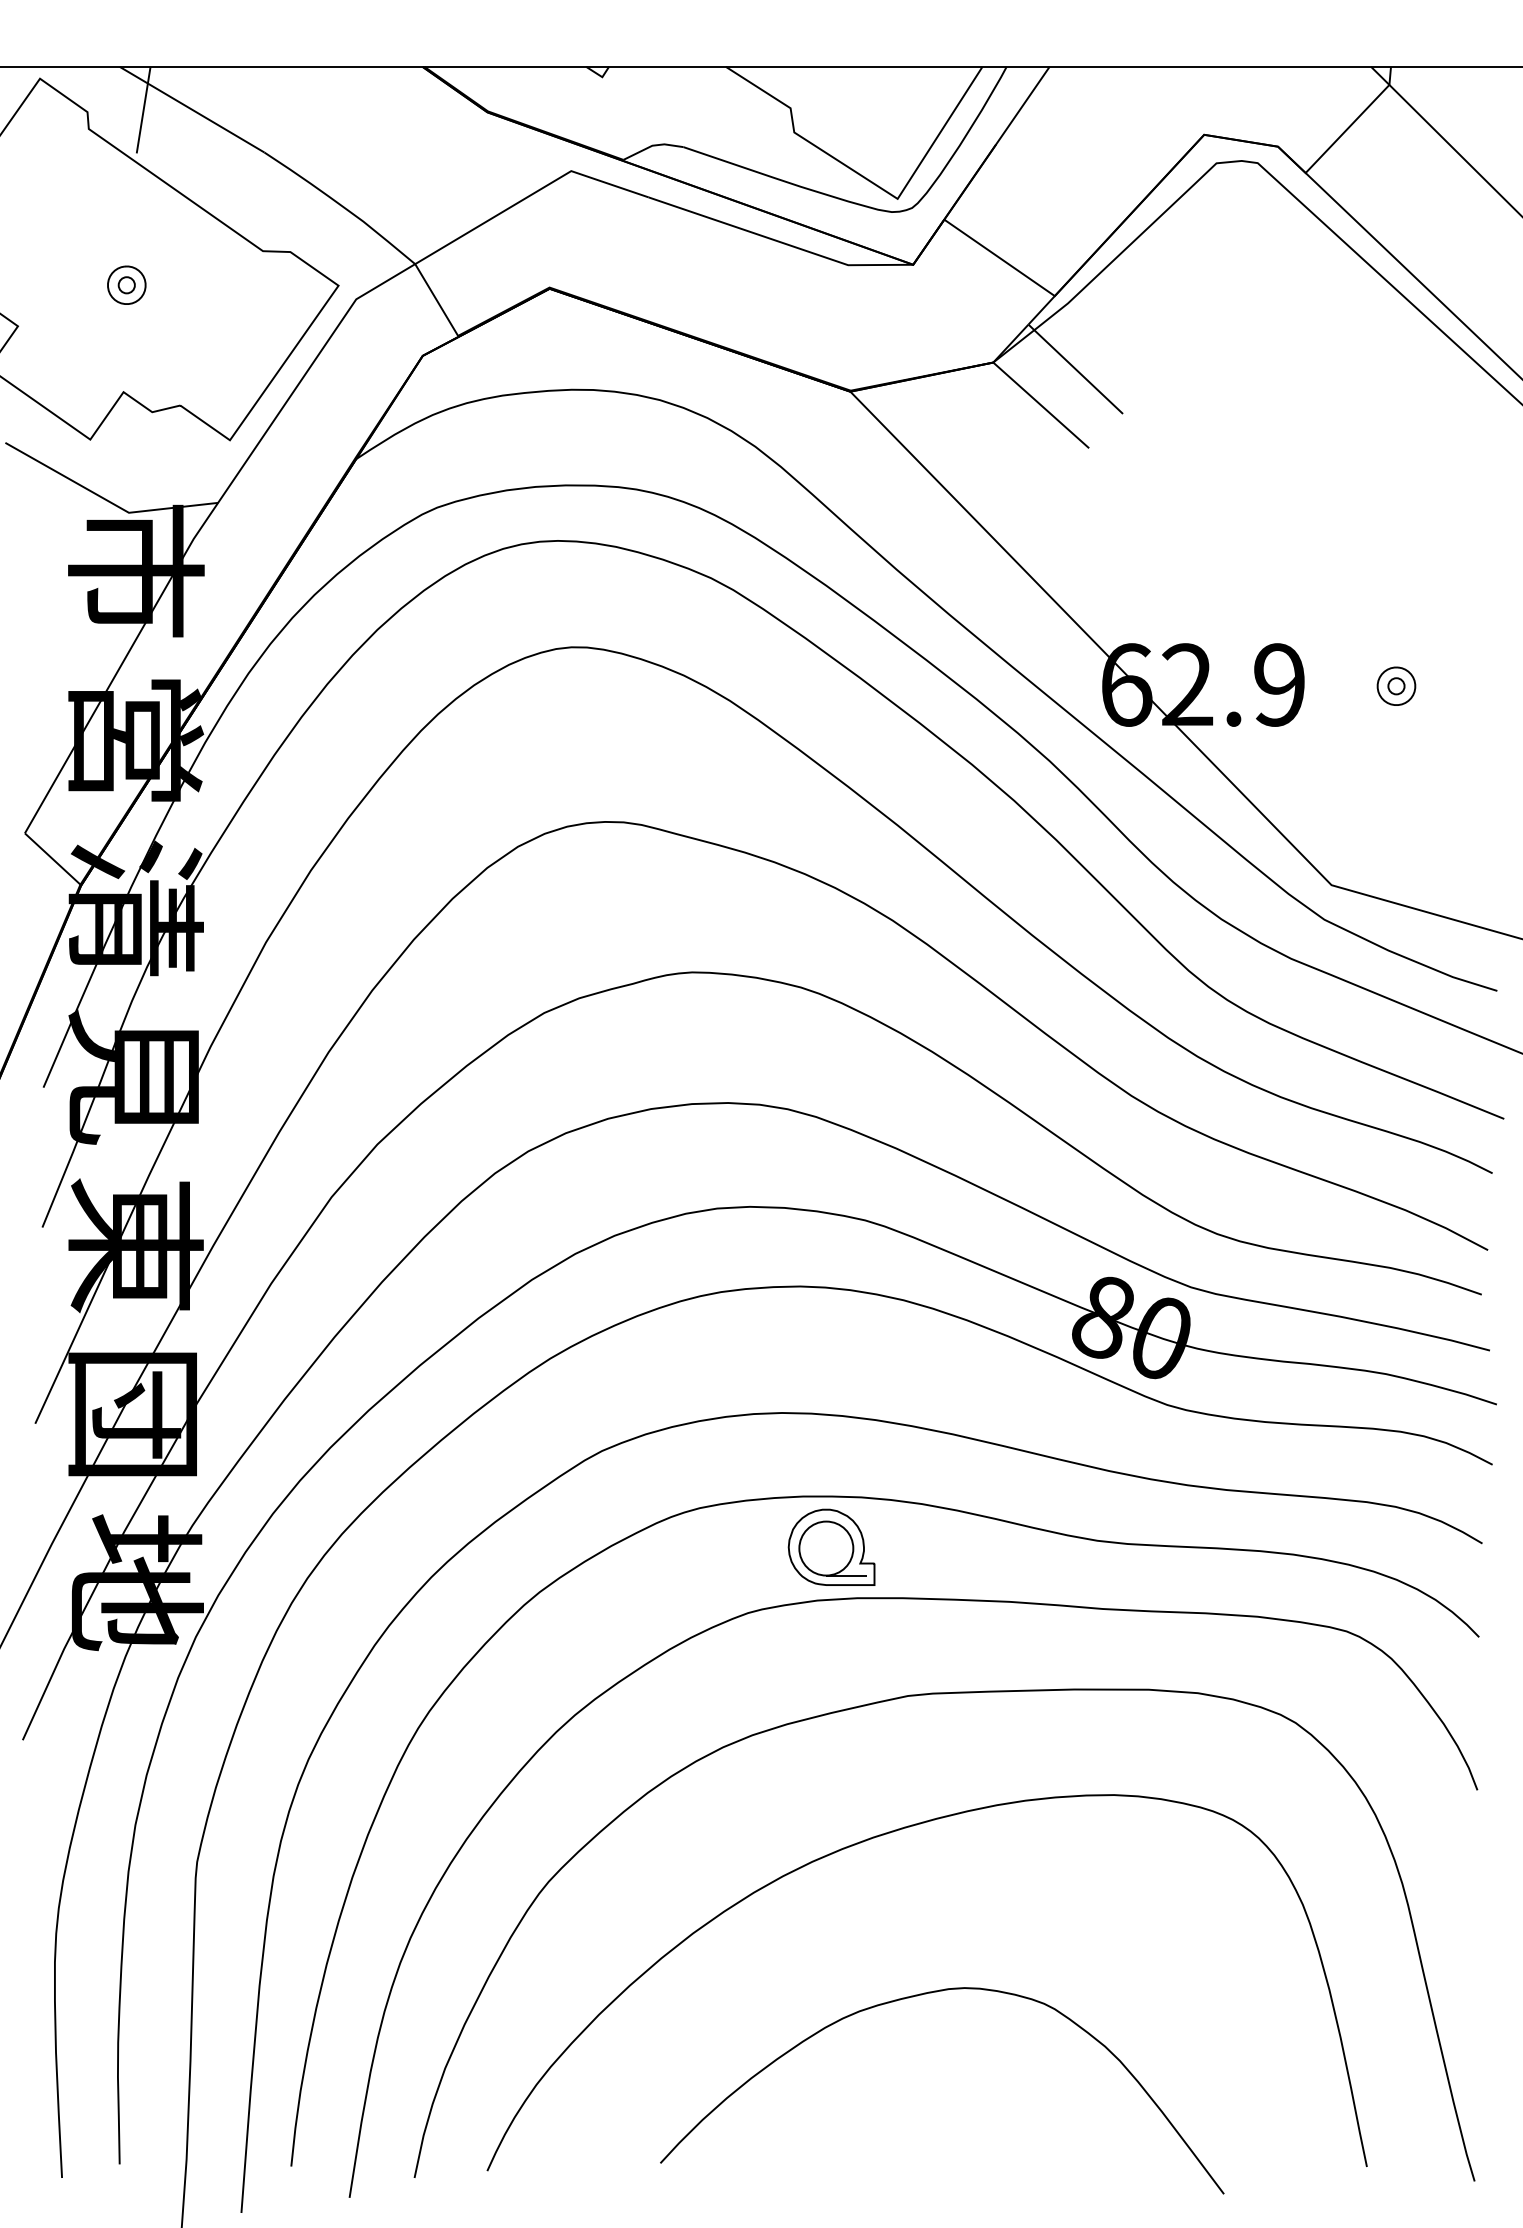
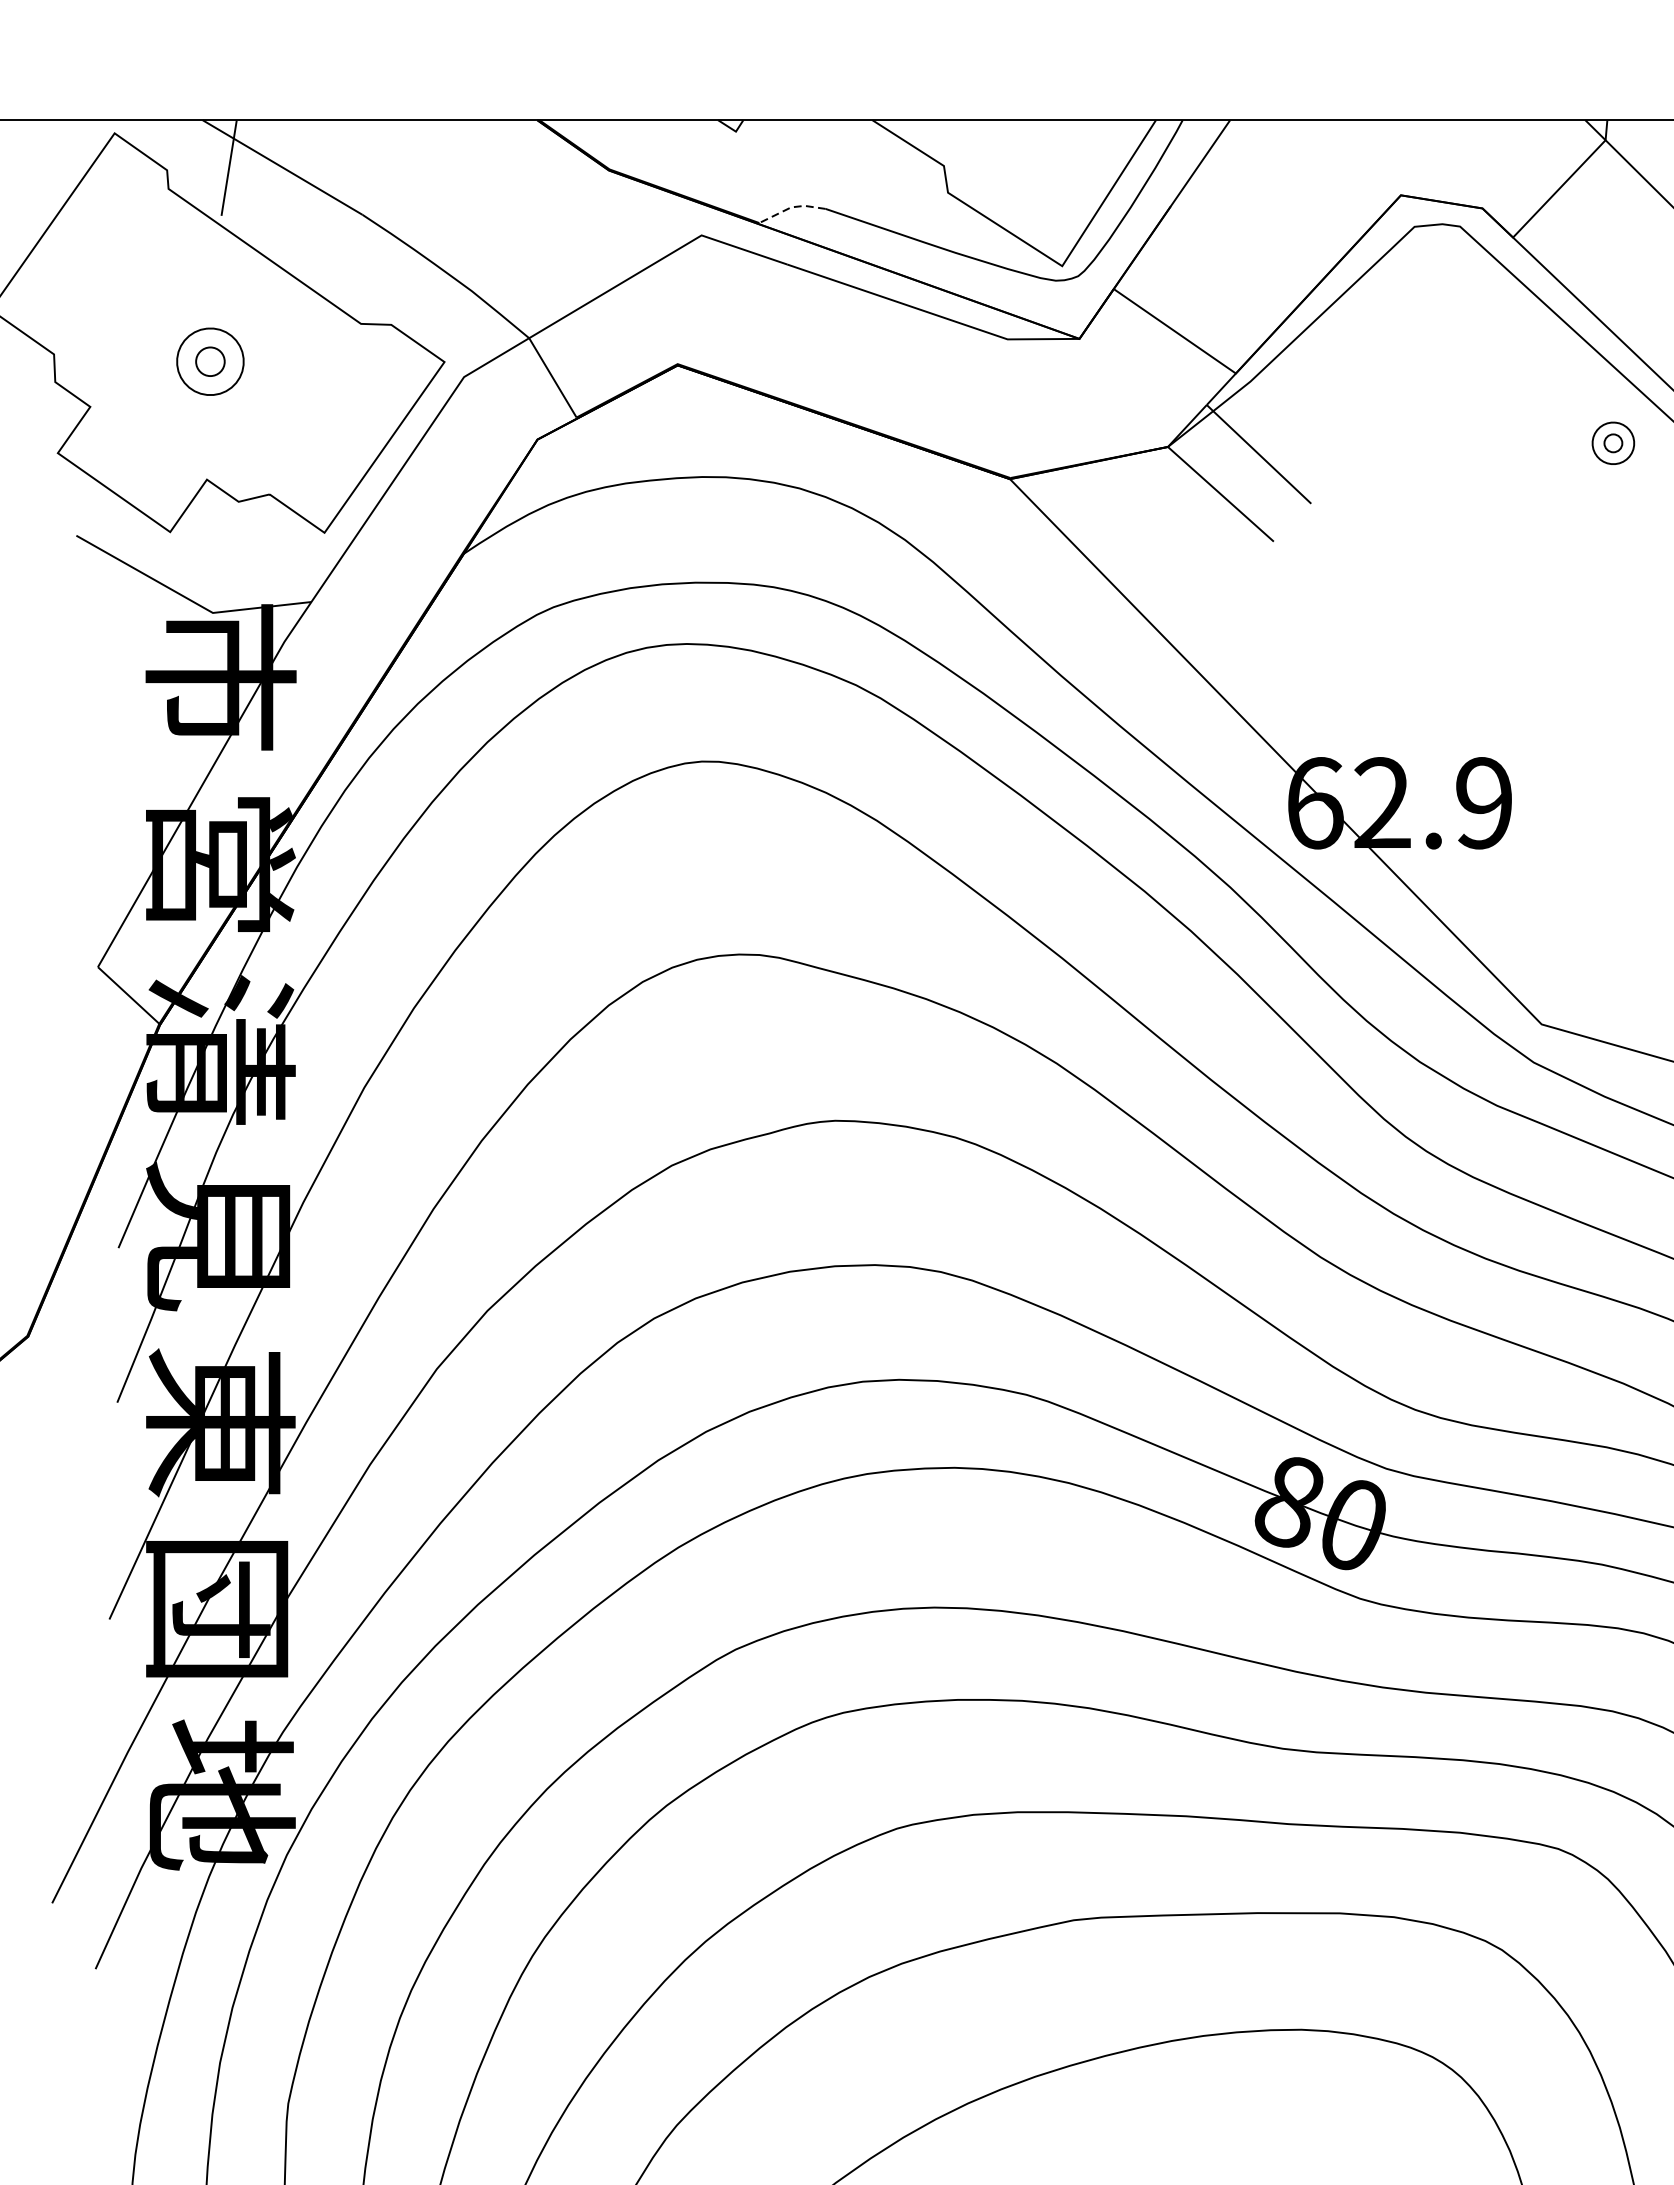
line: (652, 145) -> (791, 207), solid -> dashed
part: (126, 284) -> (210, 360), size x1.6
part: (1396, 685) -> (1613, 442), moved
part: (831, 1546) -> (989, 1755), removed

